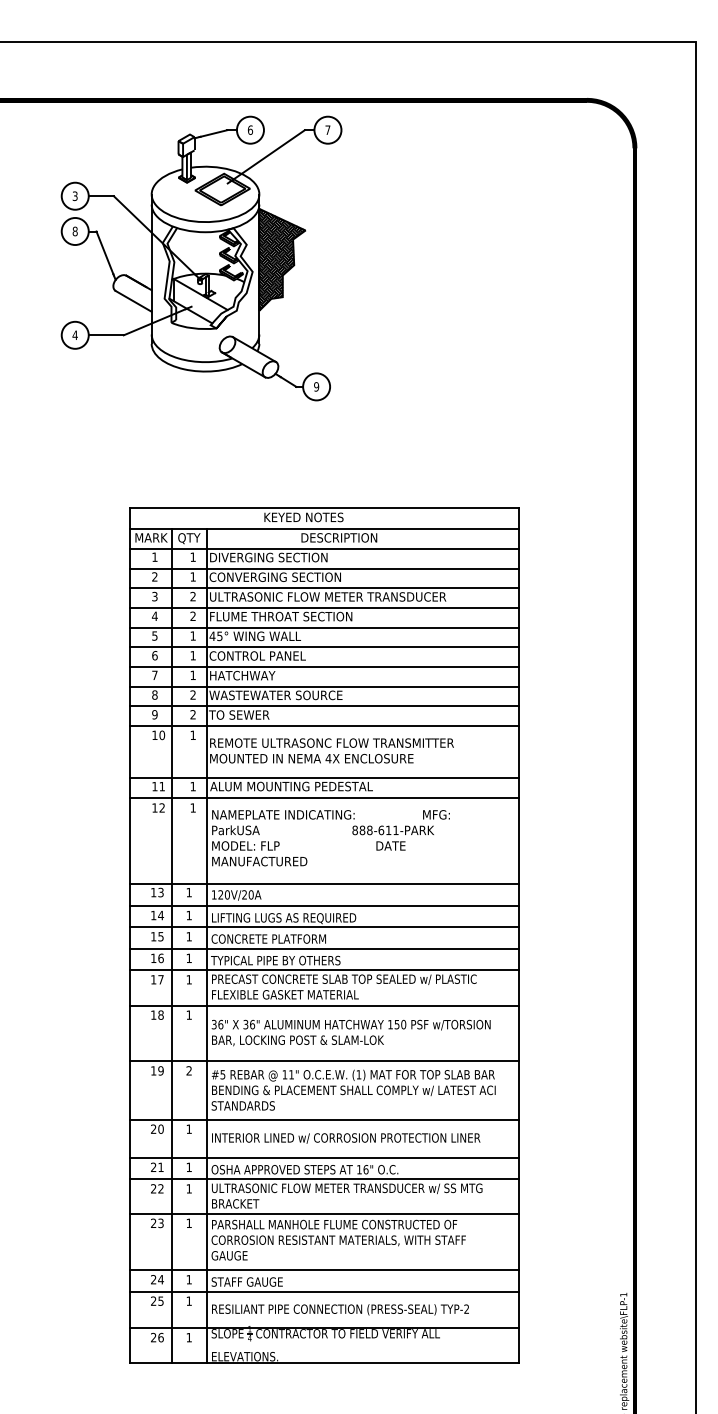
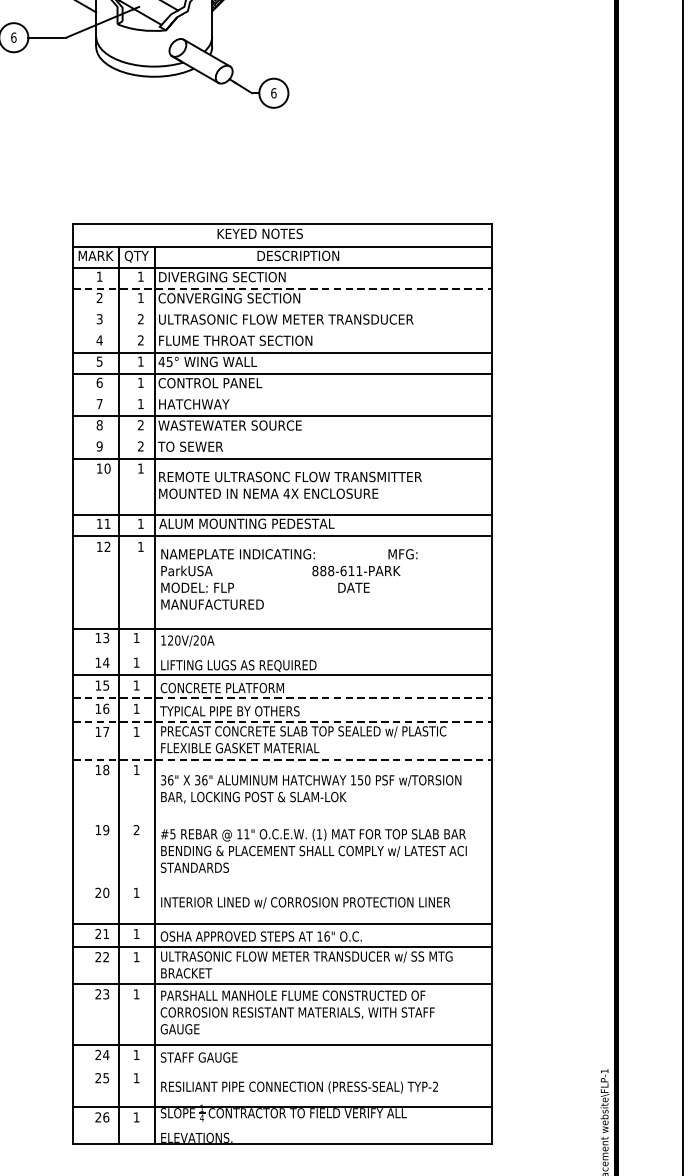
text: (74, 335) -> (13, 37), 4 -> 6
text: (316, 386) -> (273, 92), 9 -> 6
line: (324, 568) -> (282, 288), solid -> dashed
line: (324, 588) -> (282, 310), removed
line: (324, 607) -> (282, 330), removed
line: (324, 667) -> (282, 395), removed
line: (324, 706) -> (282, 437), removed
line: (324, 905) -> (282, 651), removed
line: (324, 948) -> (282, 698), solid -> dashed
line: (324, 970) -> (282, 721), solid -> dashed
line: (324, 1005) -> (282, 759), solid -> dashed
line: (324, 1061) -> (282, 819), removed
line: (324, 1119) -> (282, 882), removed
line: (324, 1291) -> (282, 1067), removed

